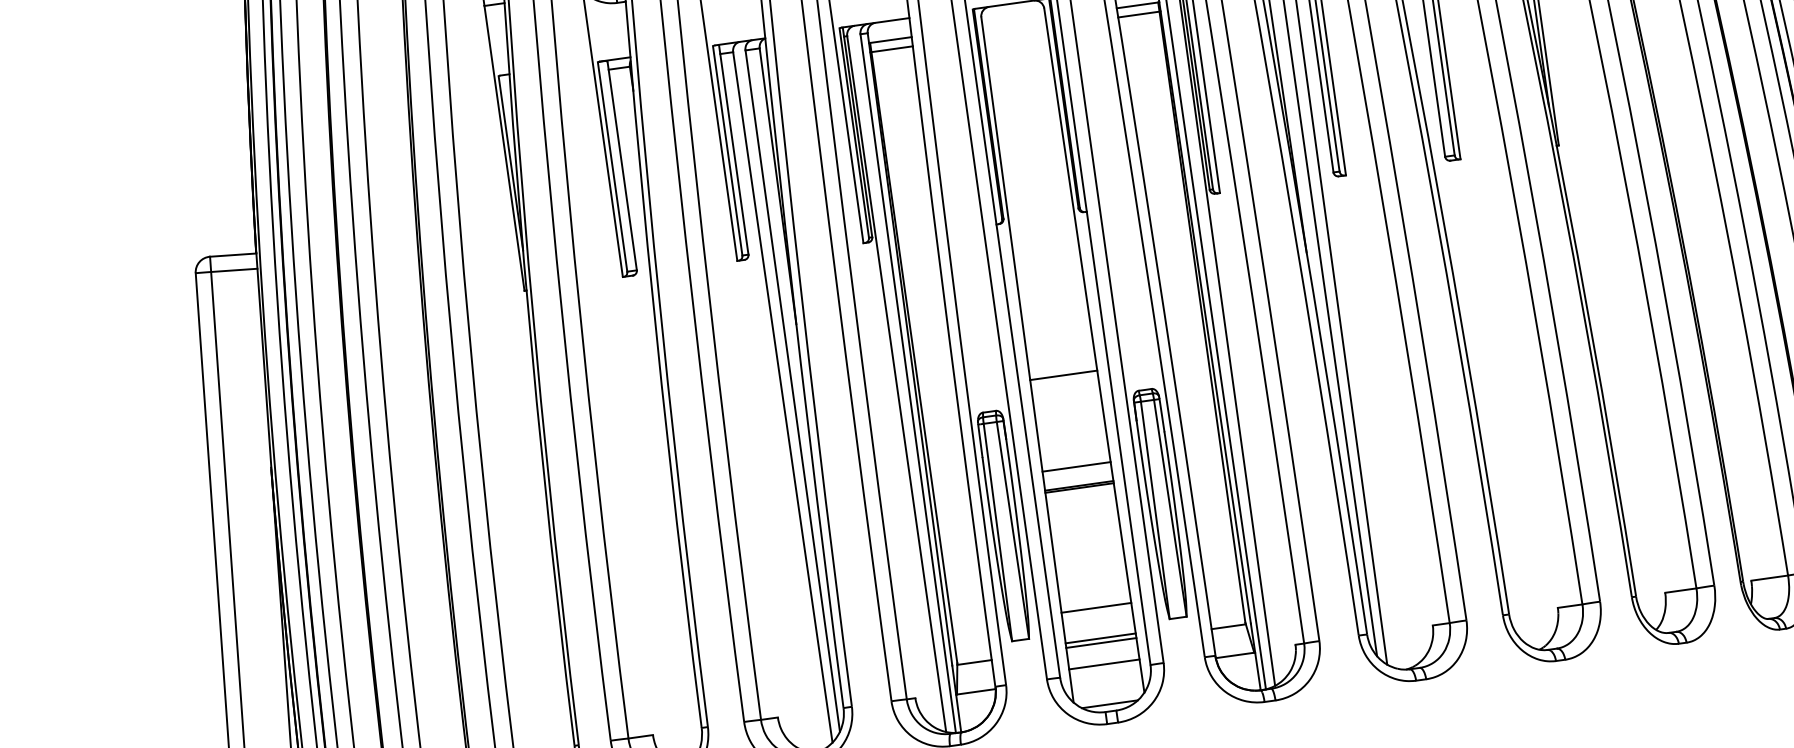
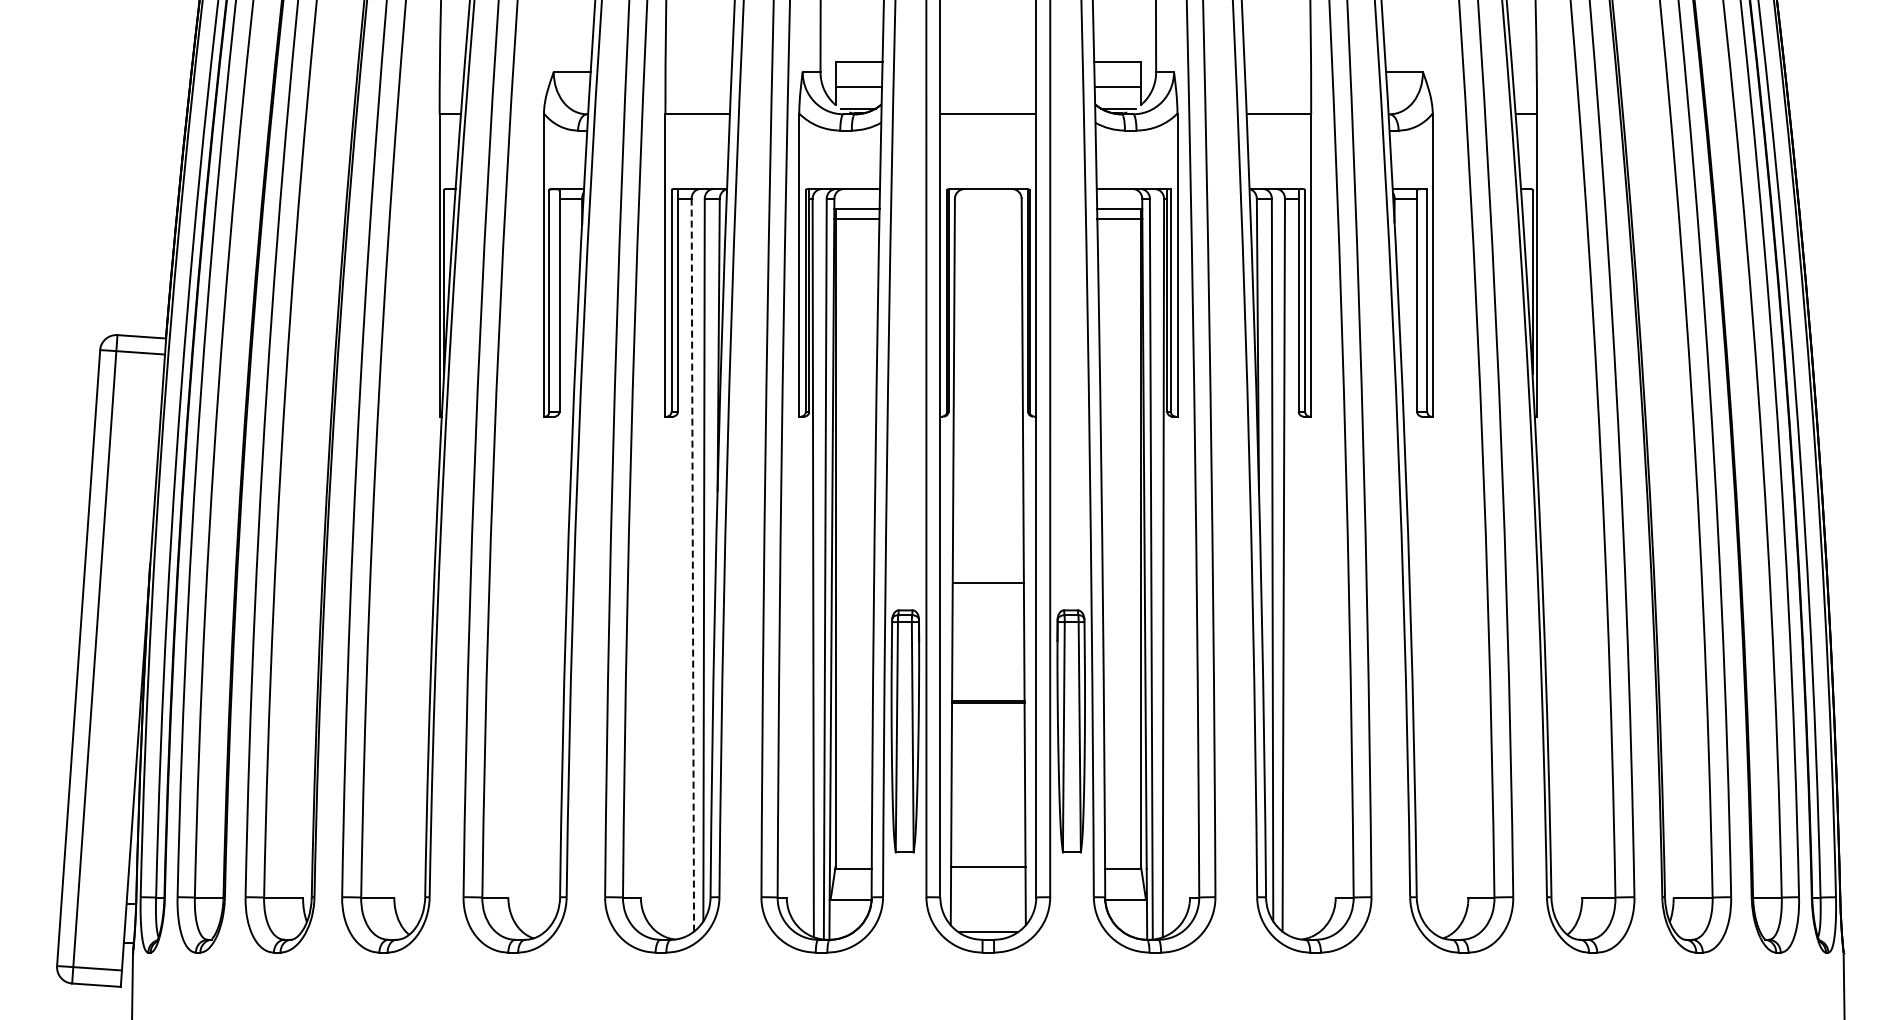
line: (782, 396) -> (692, 564), solid -> dashed
line: (1076, 466) -> (988, 680), removed
line: (1096, 608) -> (988, 830), removed
line: (1100, 638) -> (988, 862), removed
line: (1103, 664) -> (987, 890), removed

